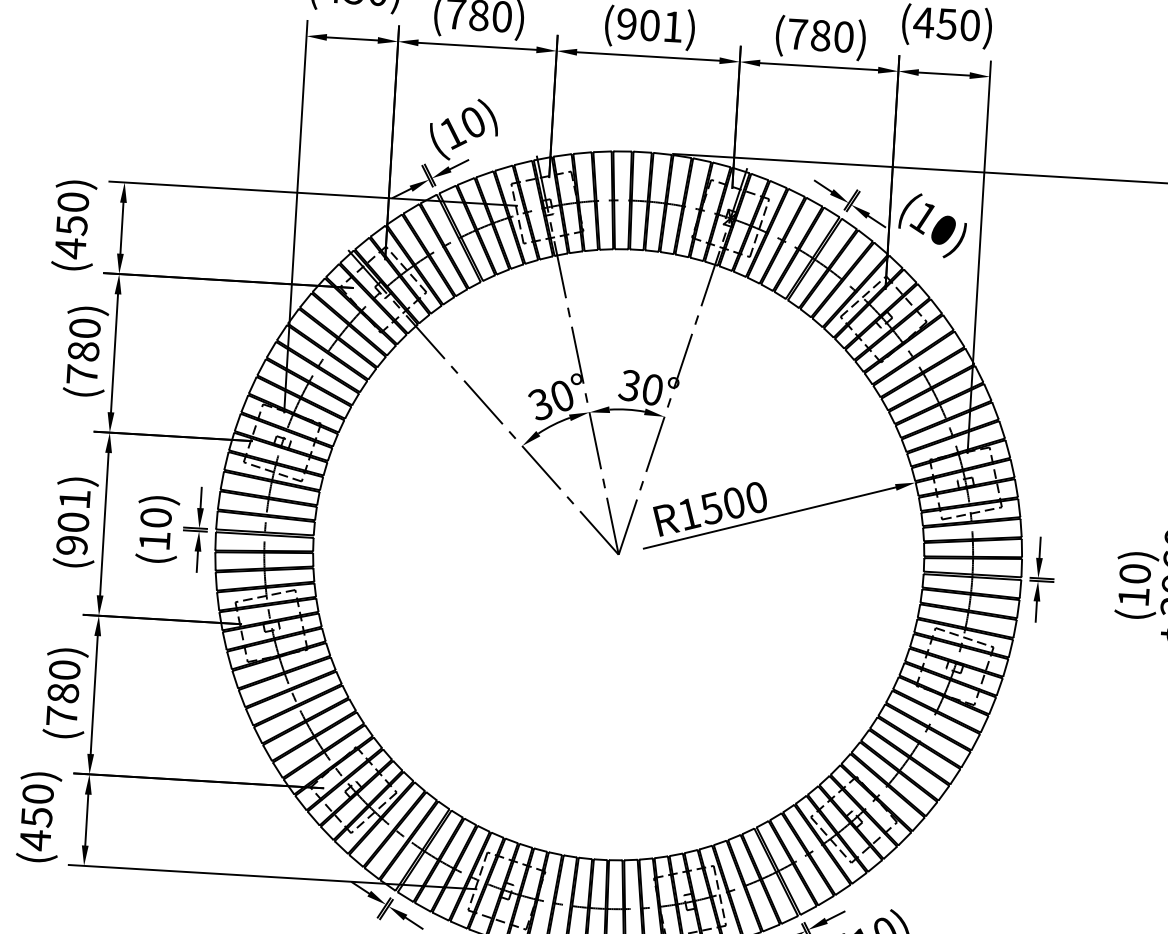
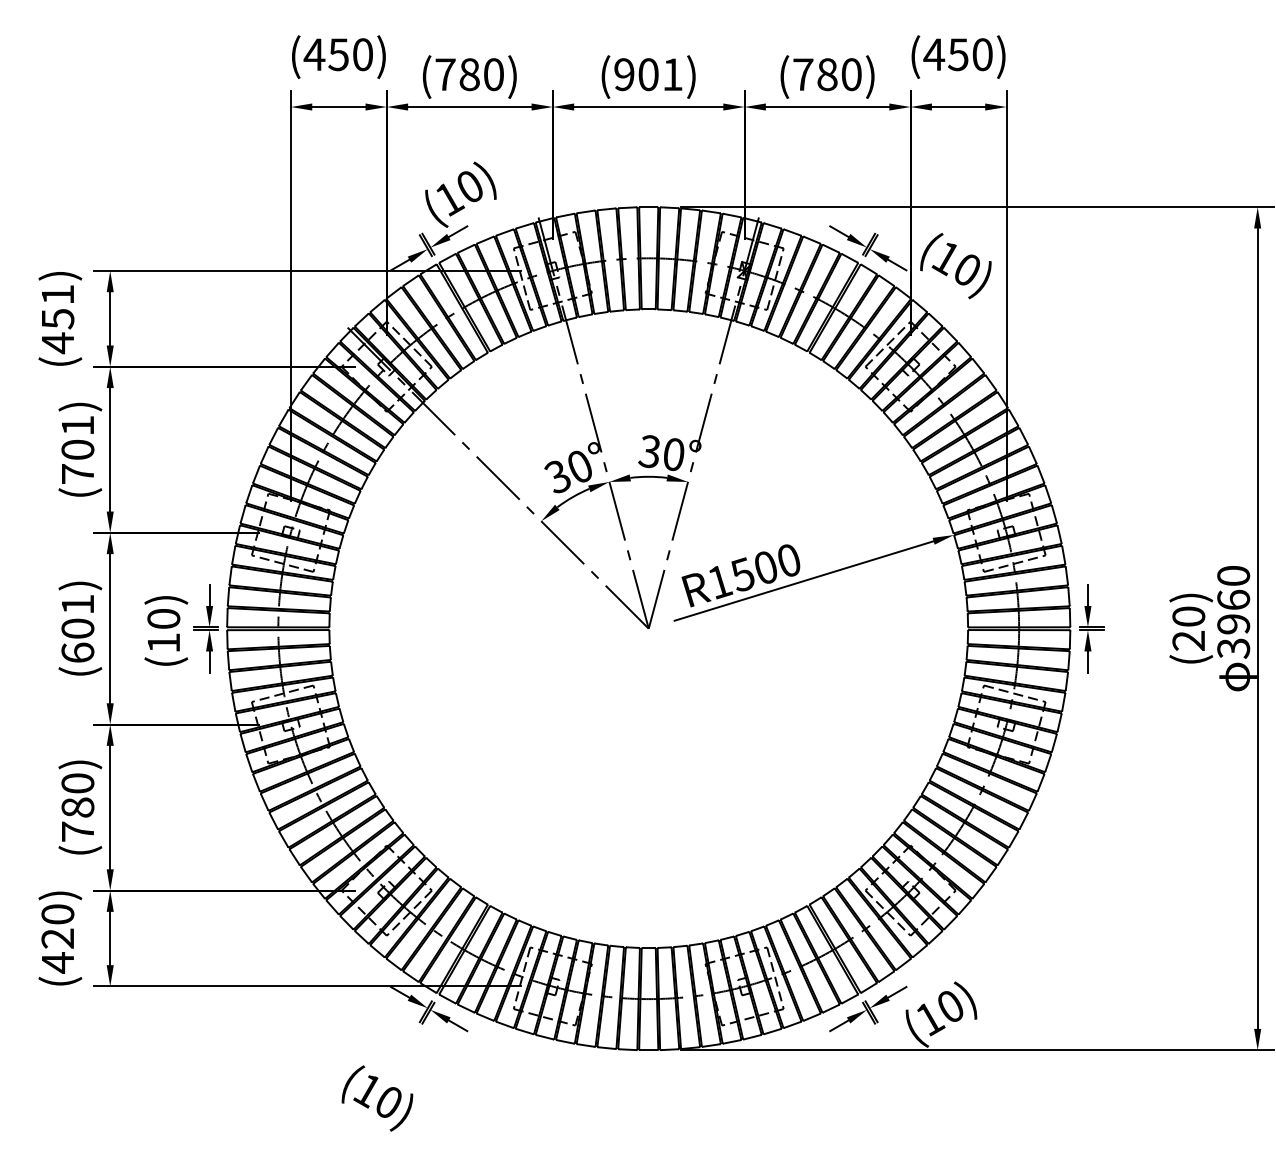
text: (72, 202) -> (57, 294), (450) -> (451)
text: (83, 339) -> (77, 437), (780) -> (701)
text: (71, 545) -> (77, 652), (901) -> (601)
text: (1133, 596) -> (1188, 640), (10) -> (20)
text: (36, 817) -> (57, 938), (450) -> (420)

